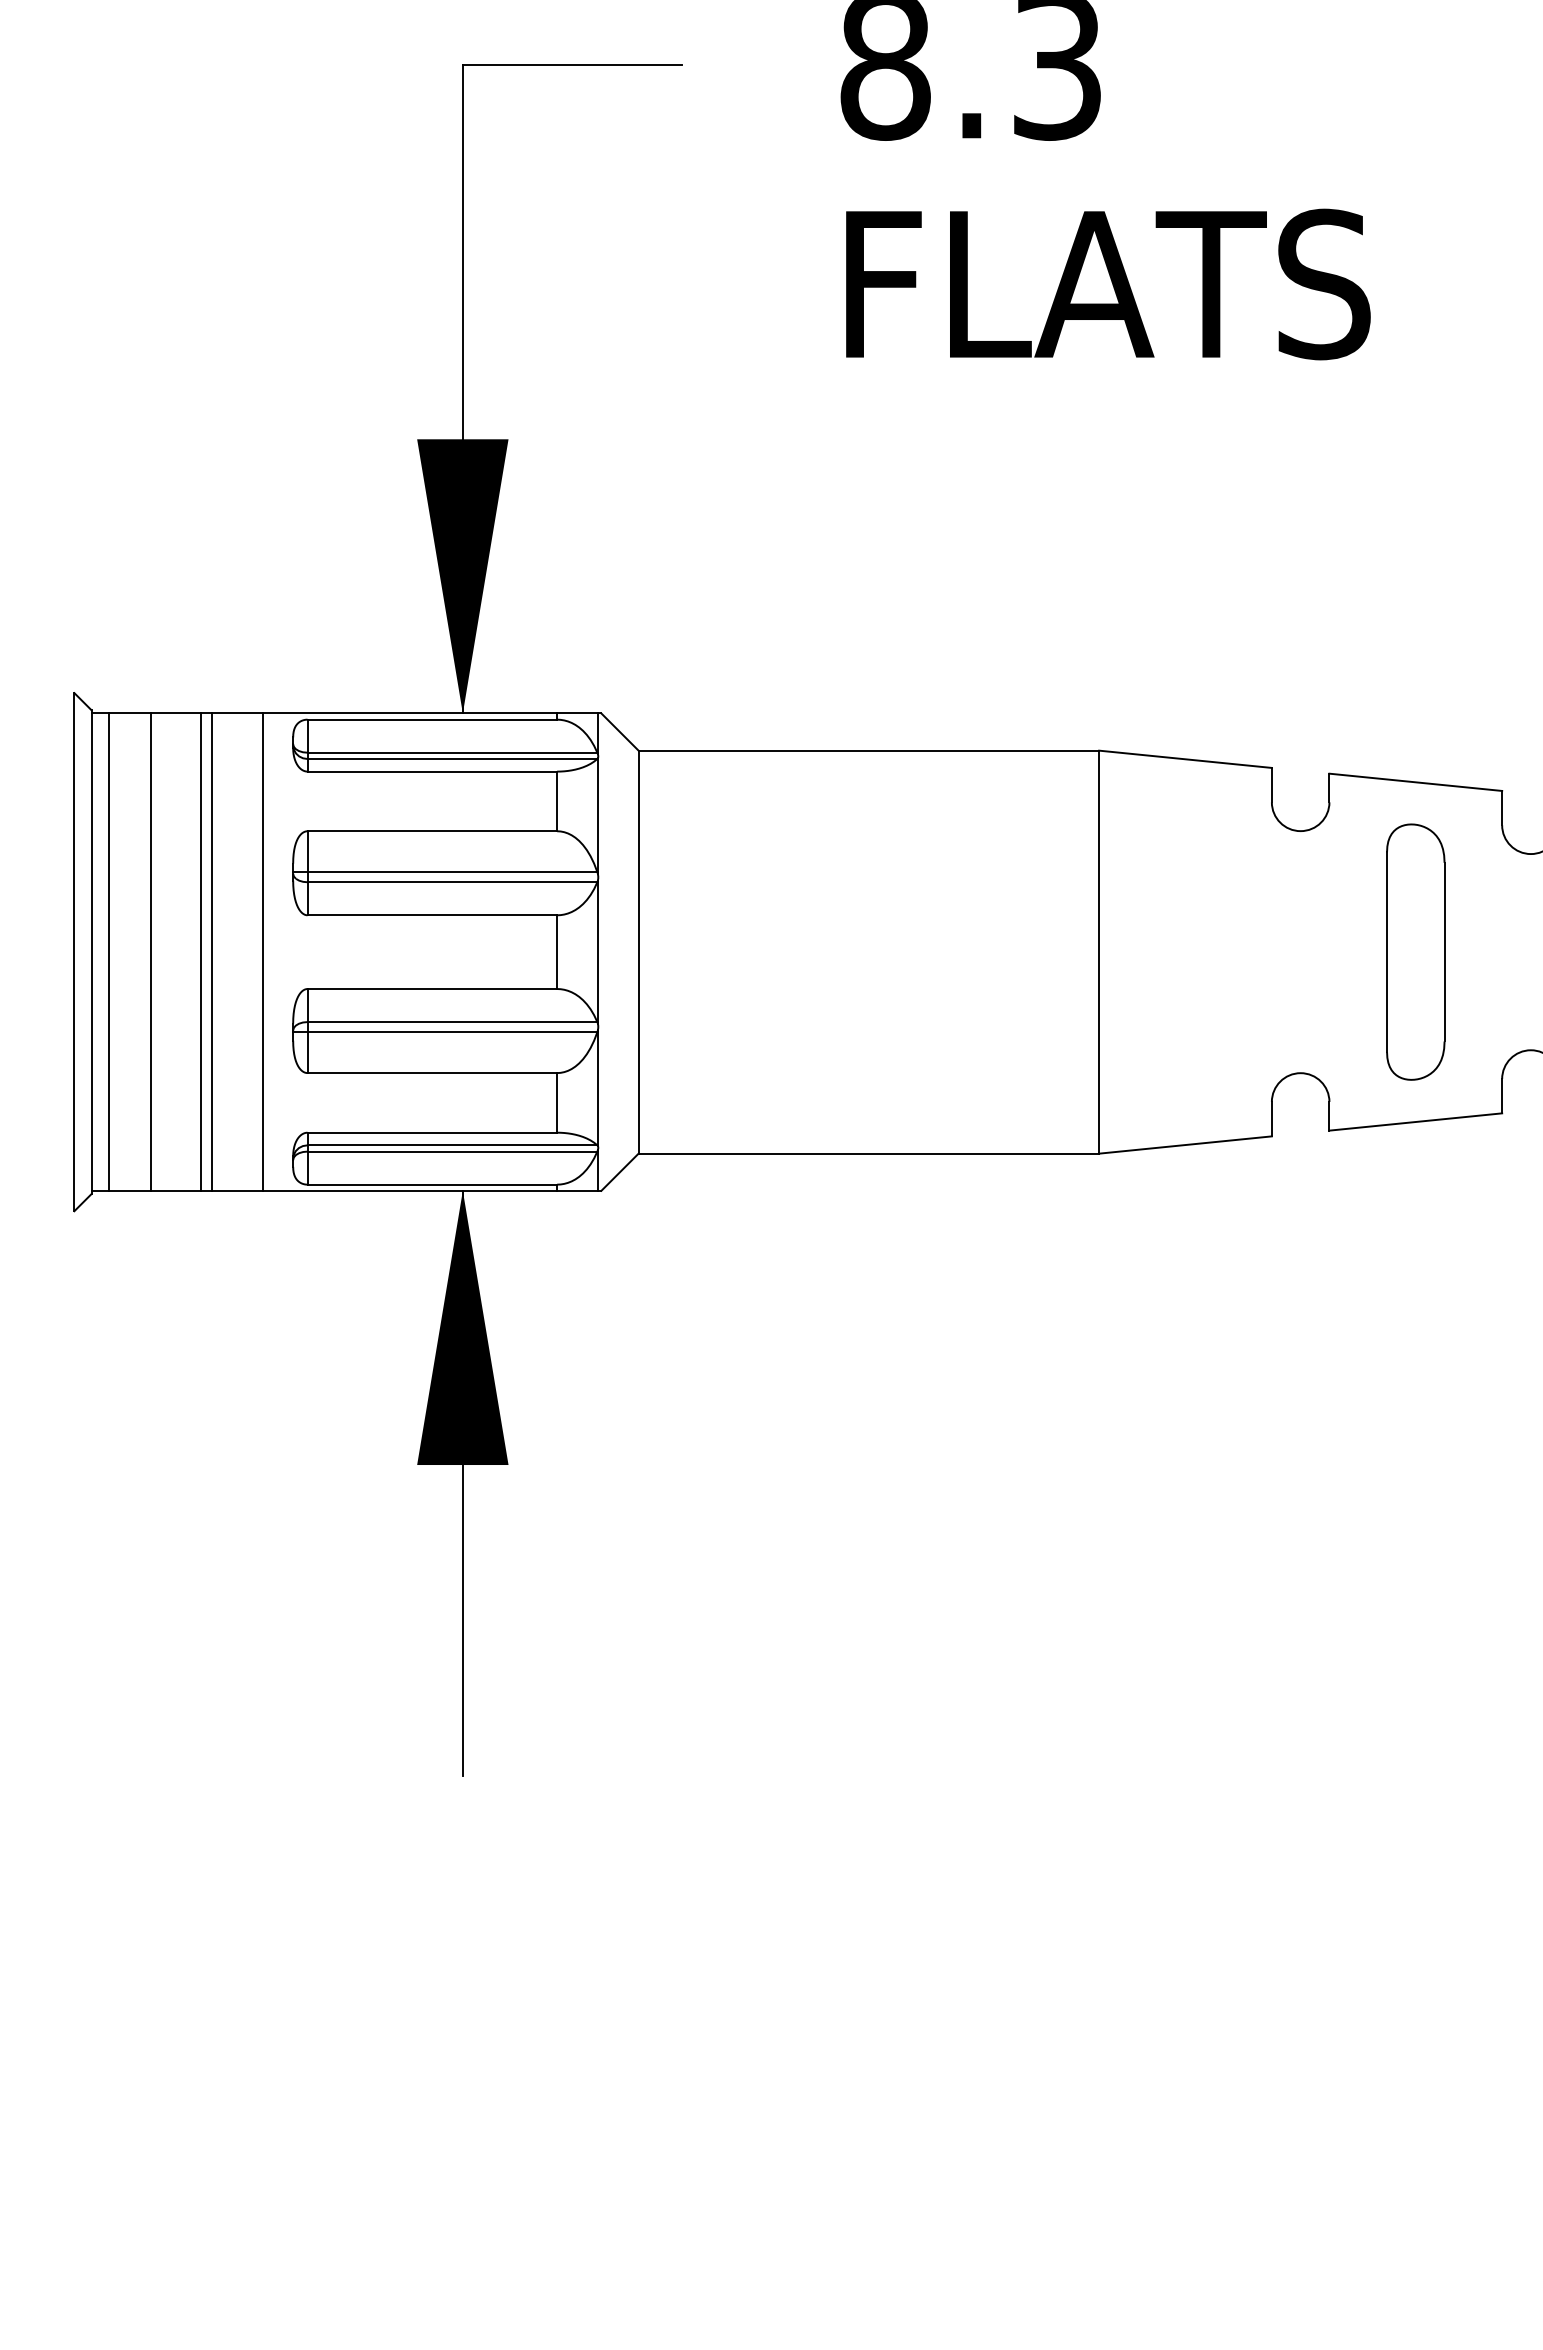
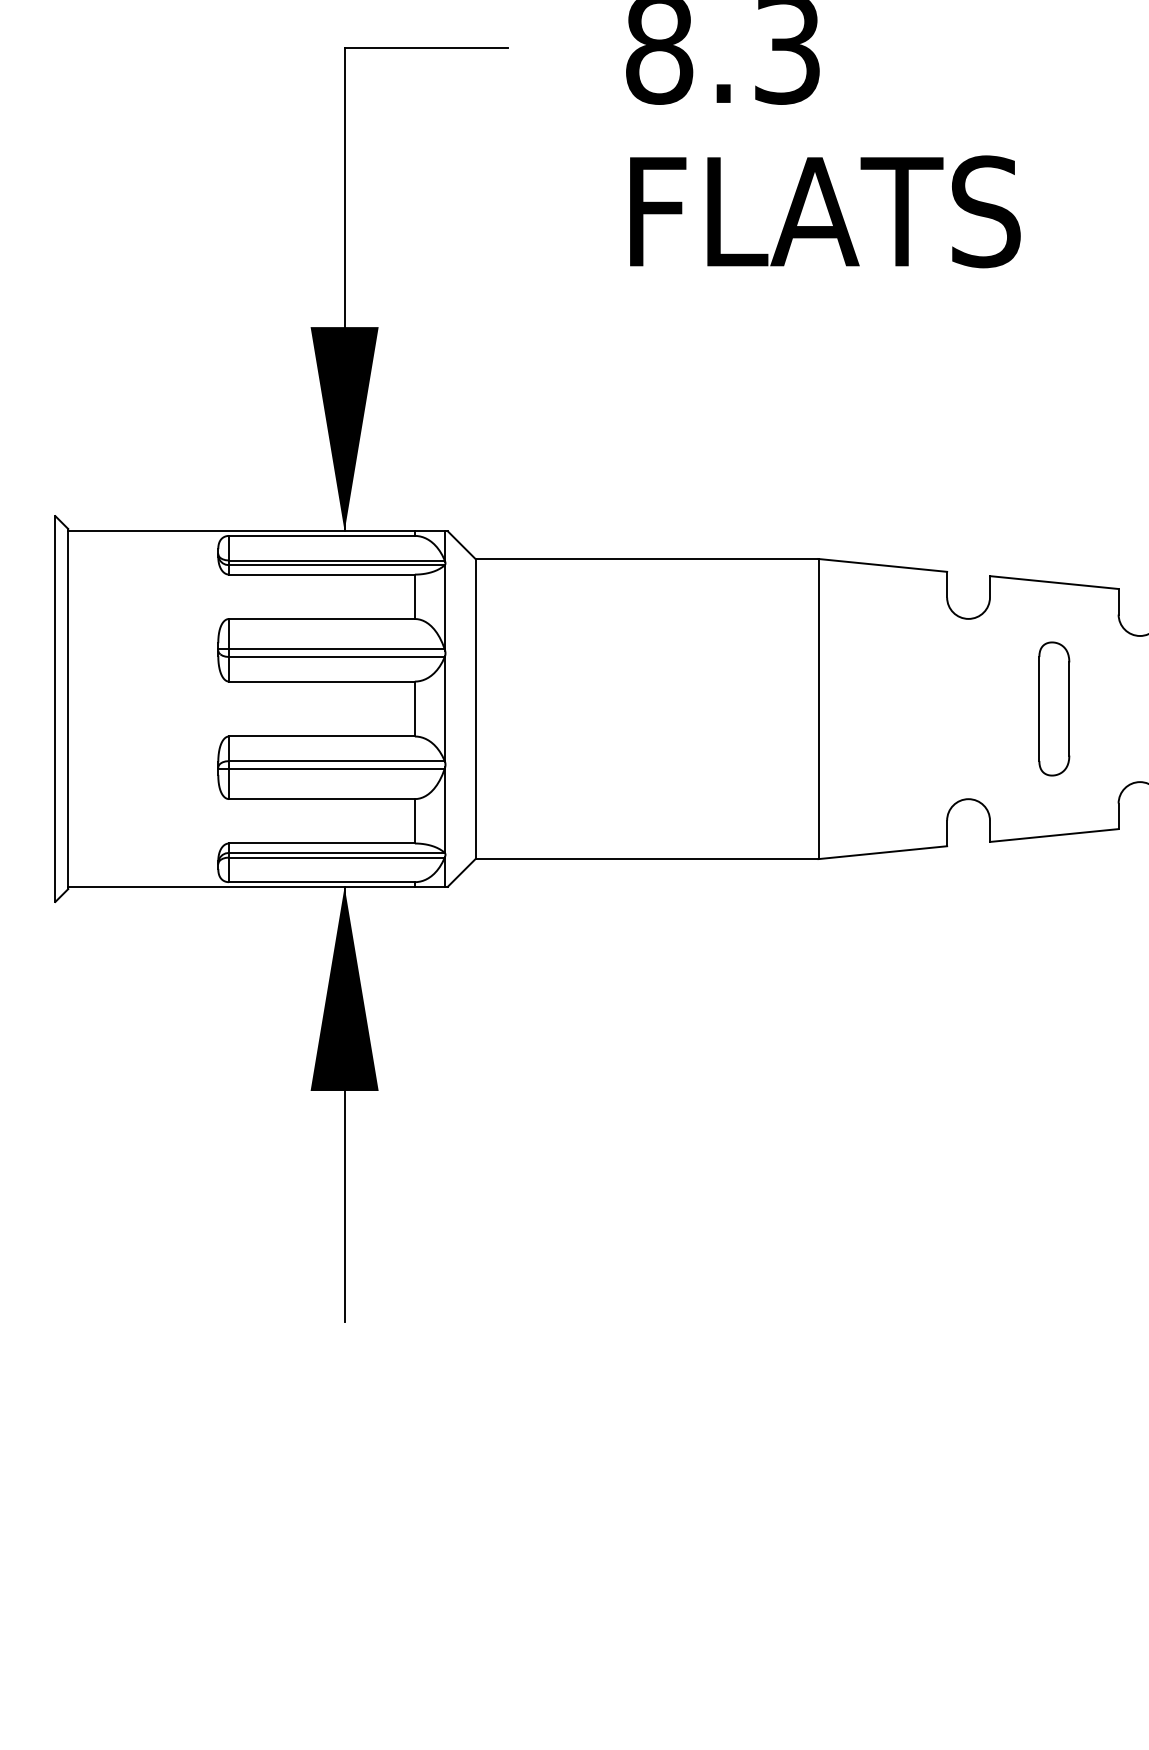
line: (108, 951) -> (80, 708), removed
line: (150, 951) -> (112, 708), removed
line: (201, 951) -> (150, 708), removed
line: (212, 951) -> (158, 708), removed
line: (262, 951) -> (195, 708), removed
part: (1415, 951) -> (1054, 708), size x0.7

